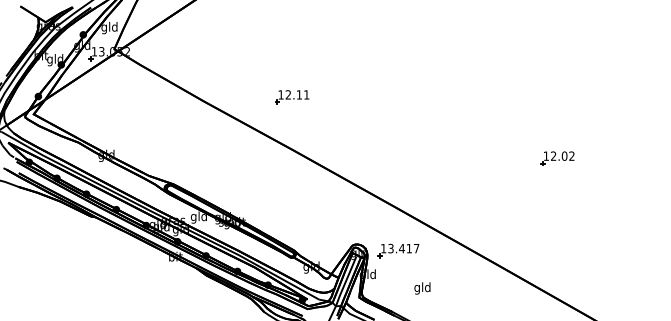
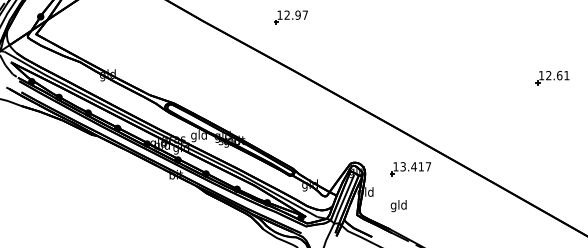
text: (302, 94) -> (301, 14), 12.11 -> 12.97
text: (568, 155) -> (563, 74), 12.02 -> 12.61
part: (398, 250) -> (410, 168), moved
text: (422, 288) -> (398, 206), moved

